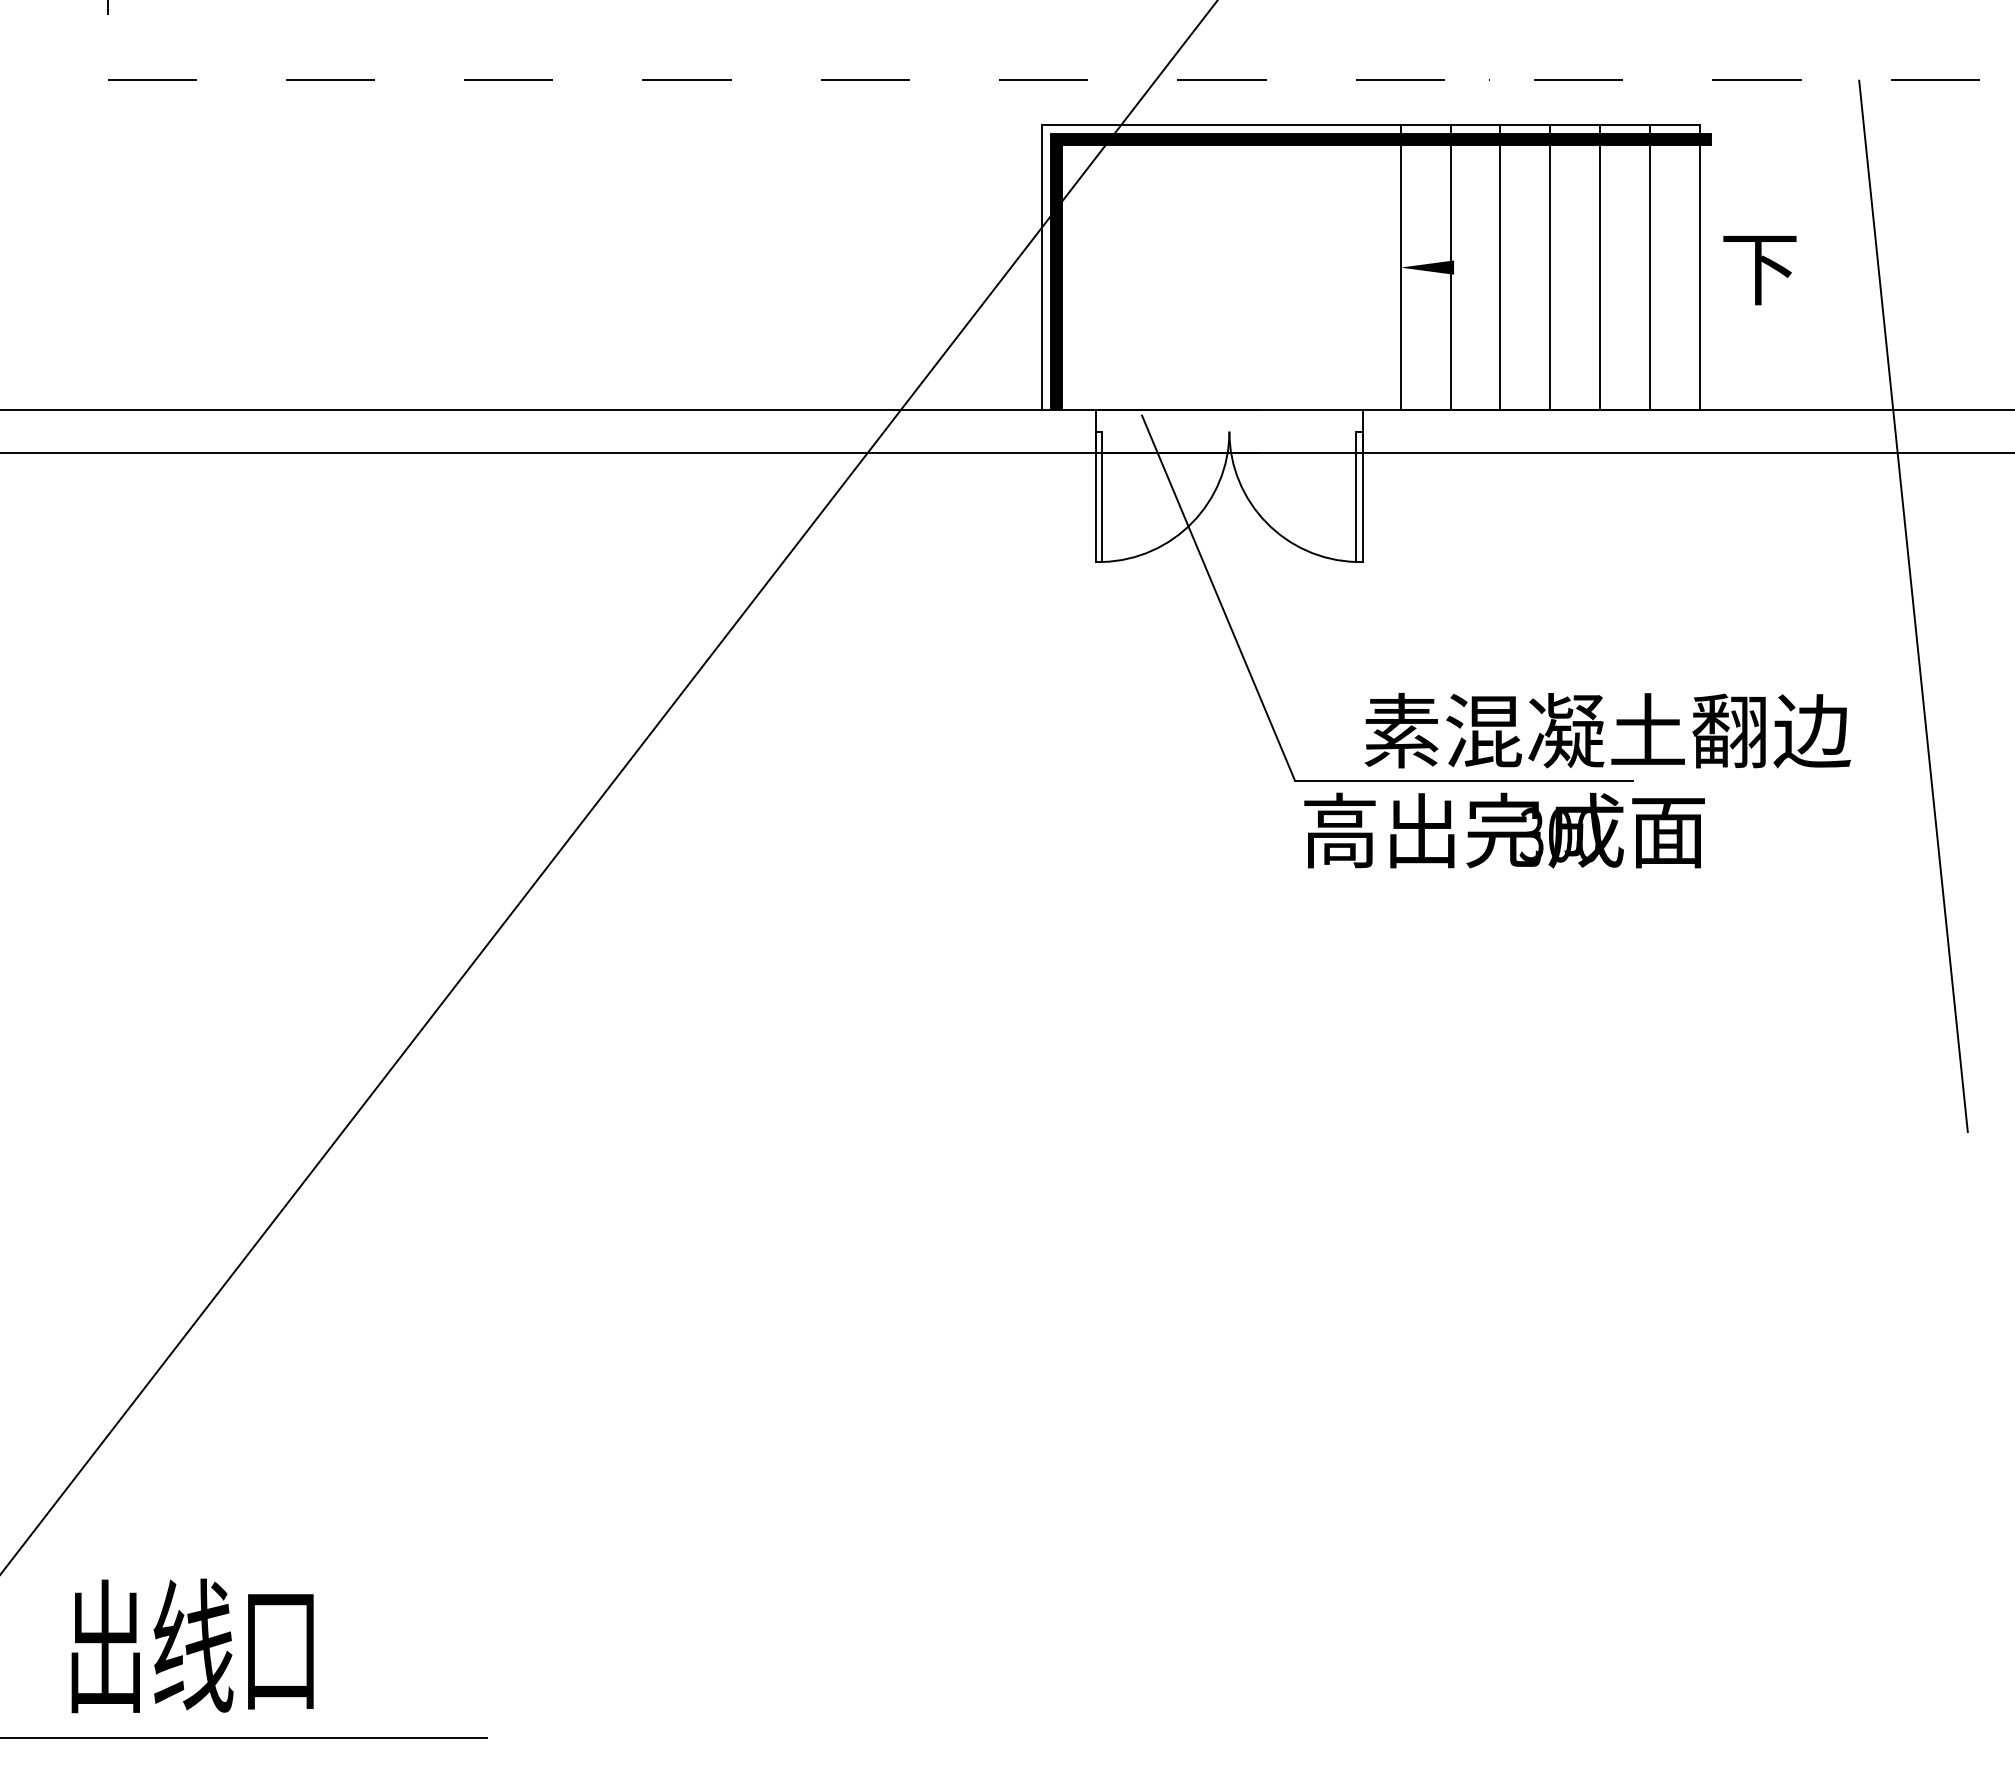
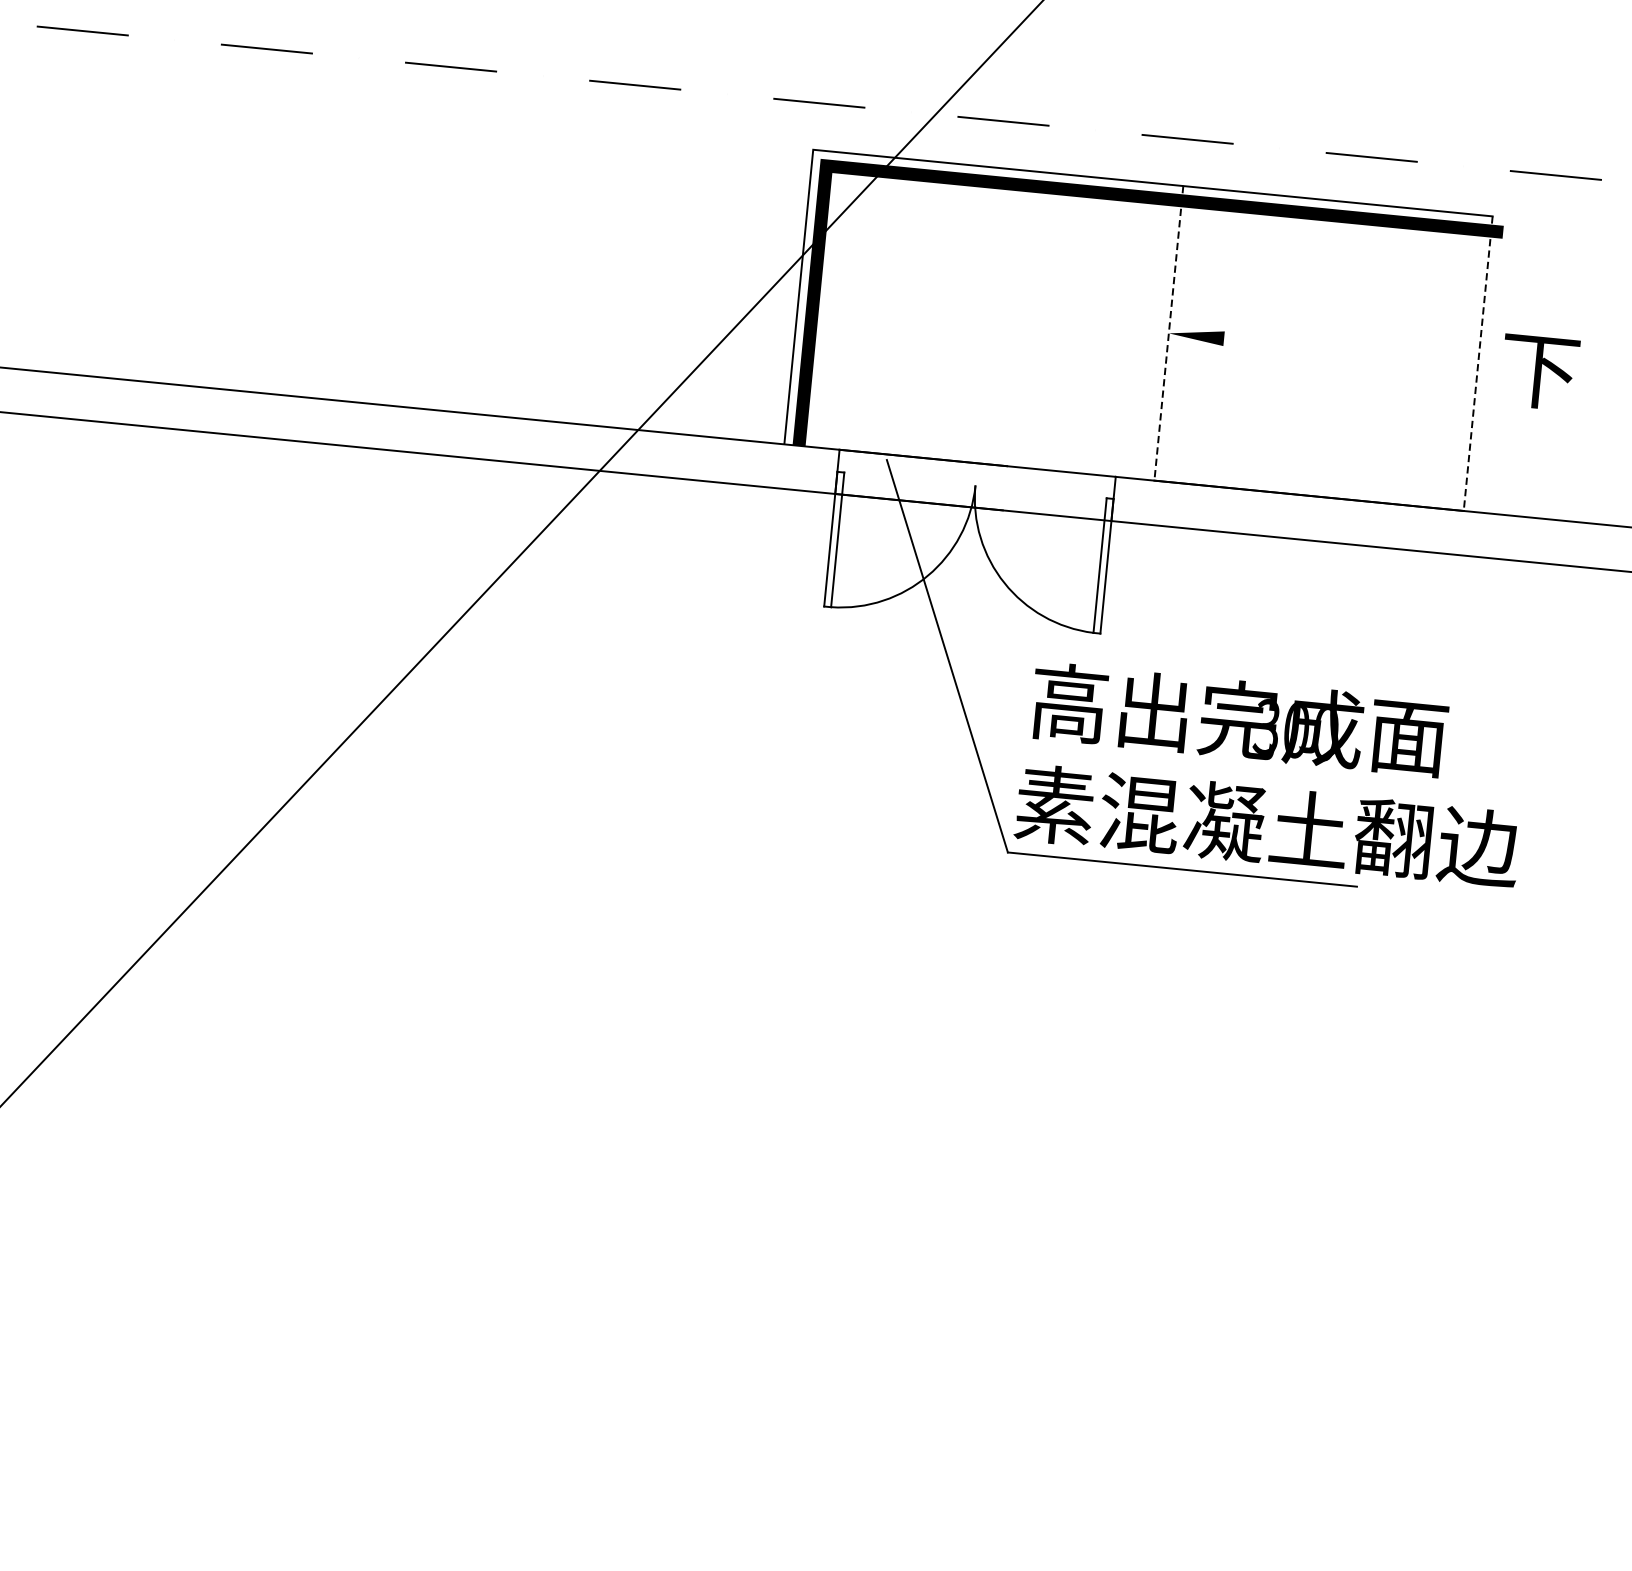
line: (1400, 267) -> (1168, 333), solid -> dashed
line: (1450, 267) -> (1220, 338), removed
line: (1500, 267) -> (1272, 343), removed
line: (1550, 267) -> (1323, 348), removed
line: (1600, 267) -> (1375, 353), removed
line: (1650, 267) -> (1426, 358), removed
line: (1700, 267) -> (1478, 363), solid -> dashed
text: (1607, 730) -> (1267, 825), moved
text: (1504, 830) -> (1239, 719), moved

